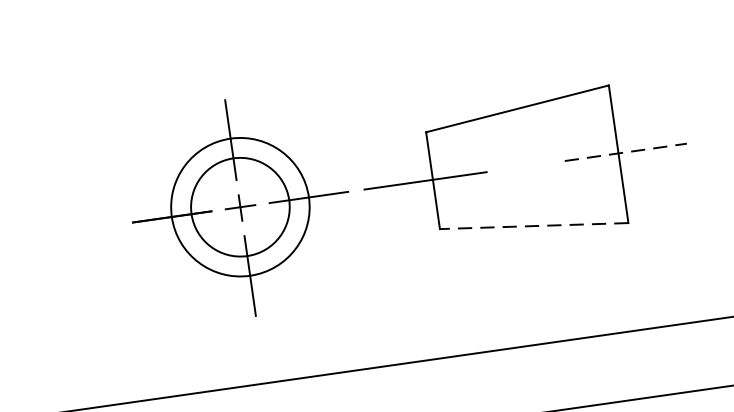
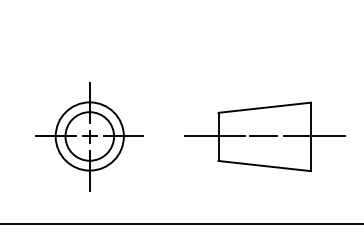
line: (627, 152) -> (315, 136), dashed -> solid
line: (523, 166) -> (263, 136), added
part: (239, 207) -> (89, 136), moved
line: (533, 227) -> (264, 166), dashed -> solid

